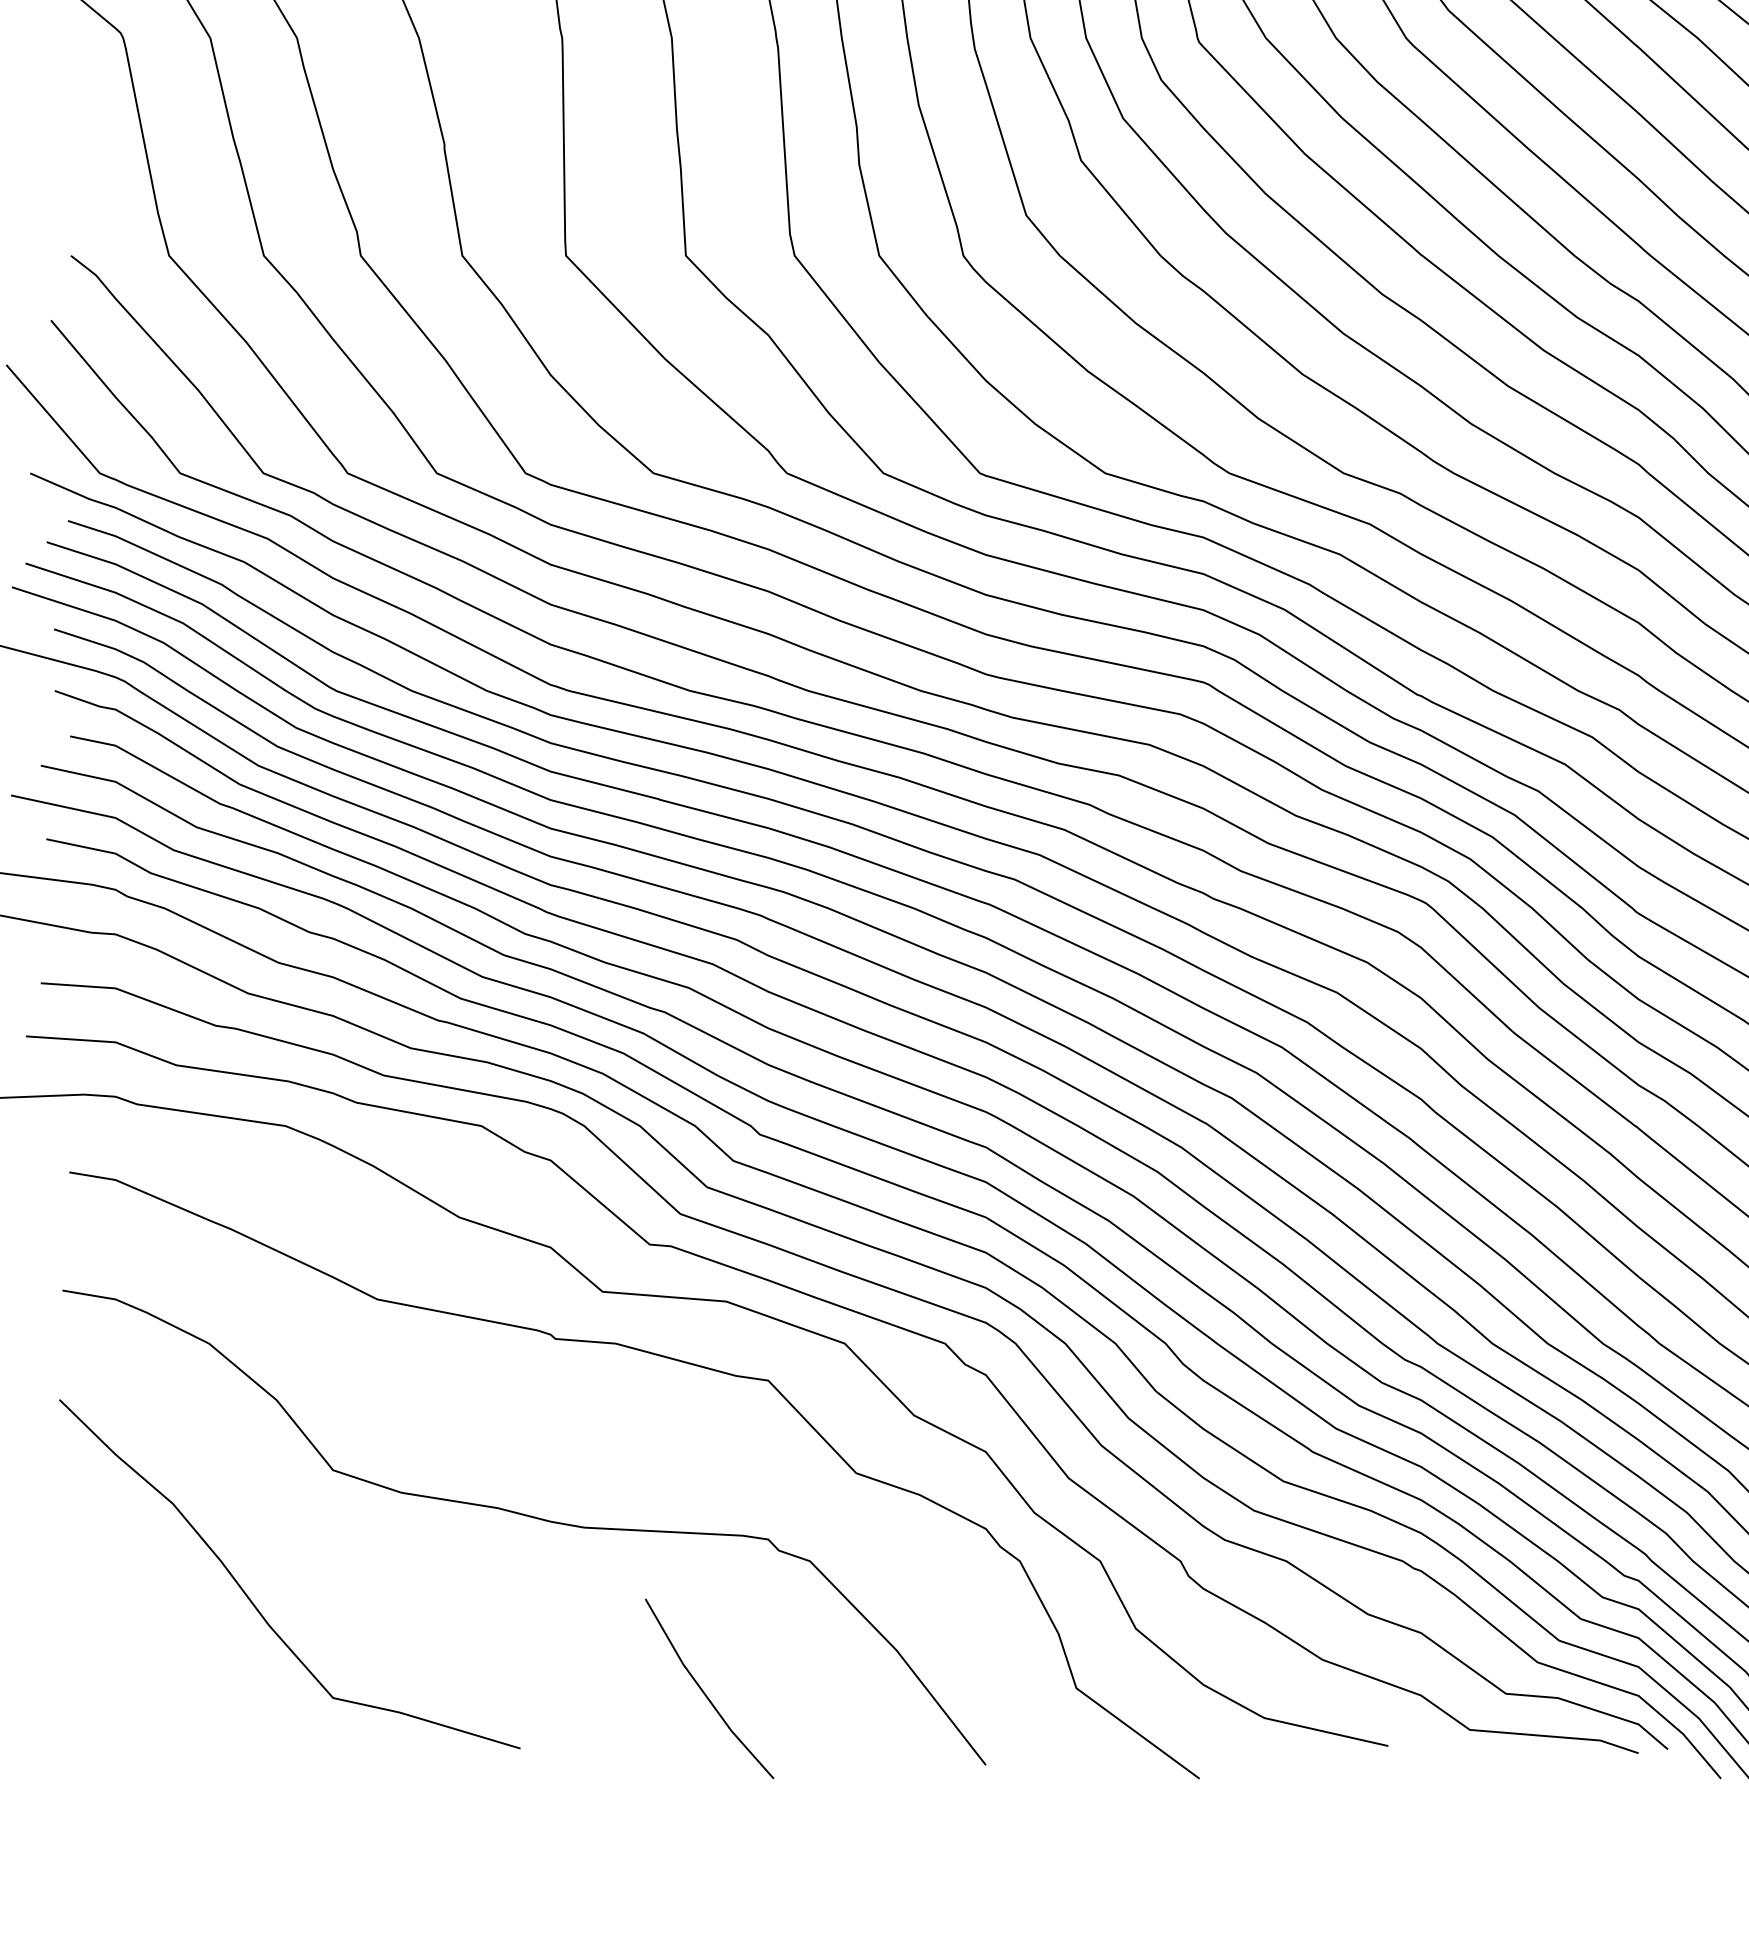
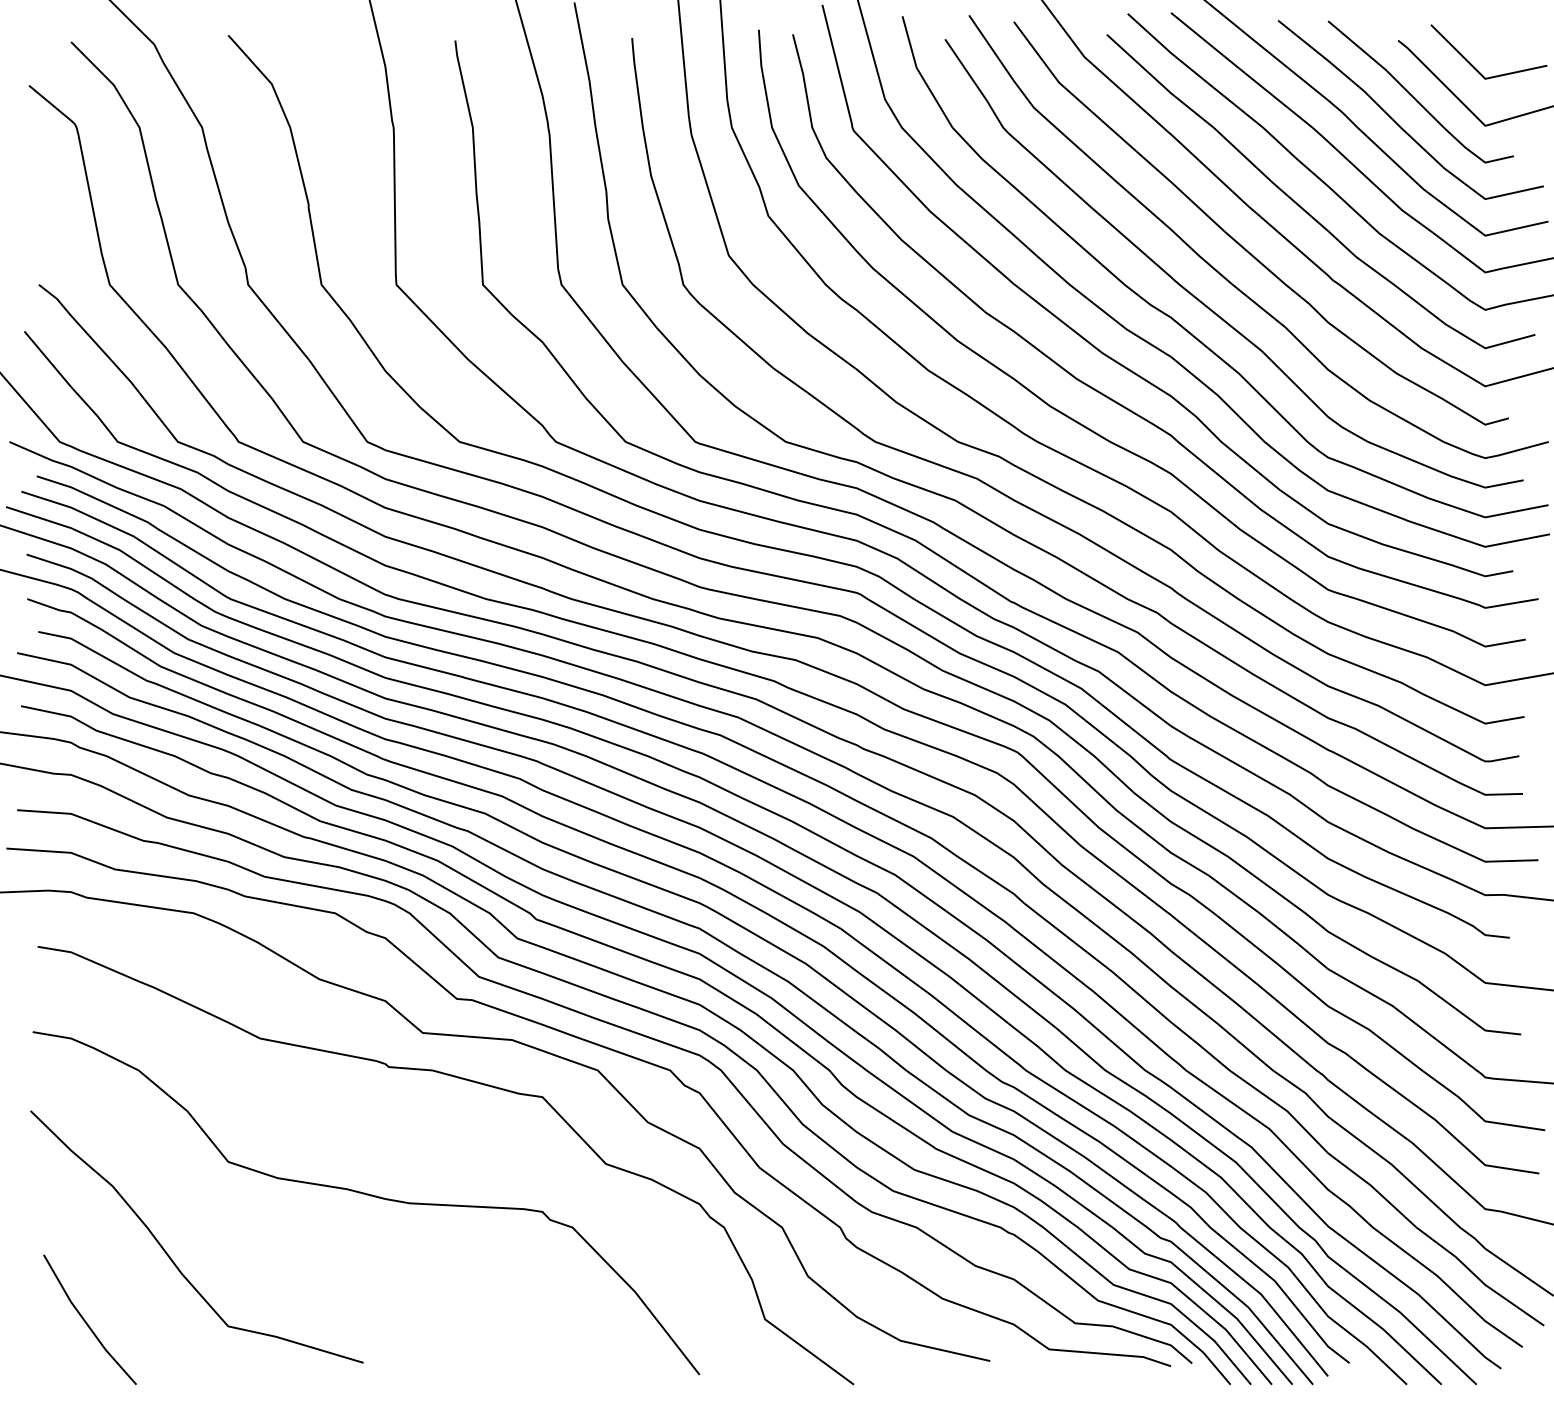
line: (704, 1691) -> (86, 1321), moved

